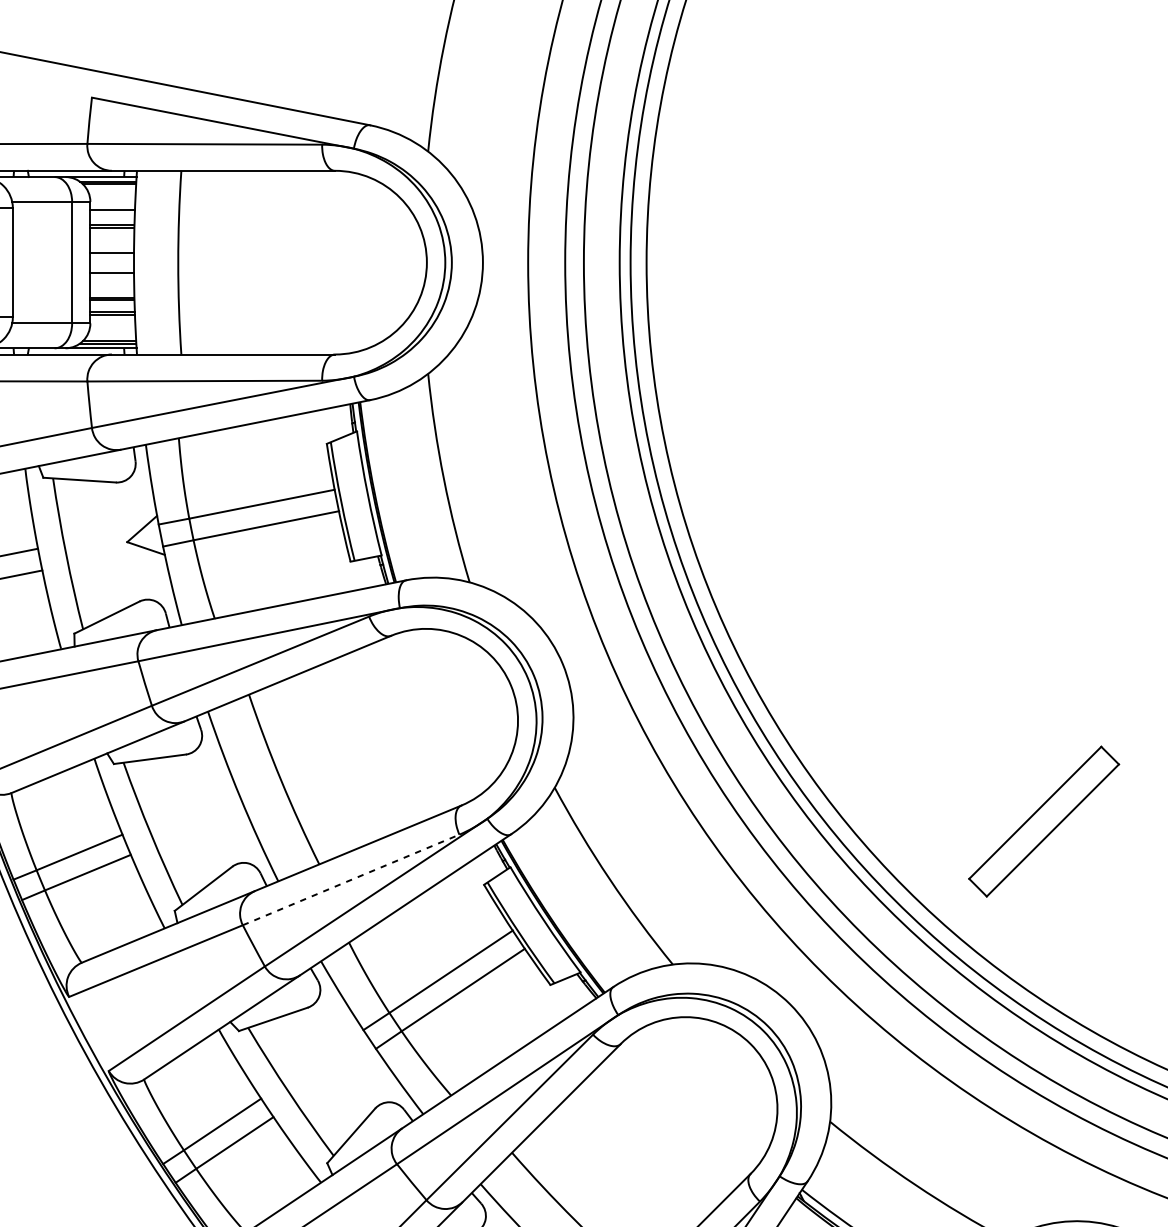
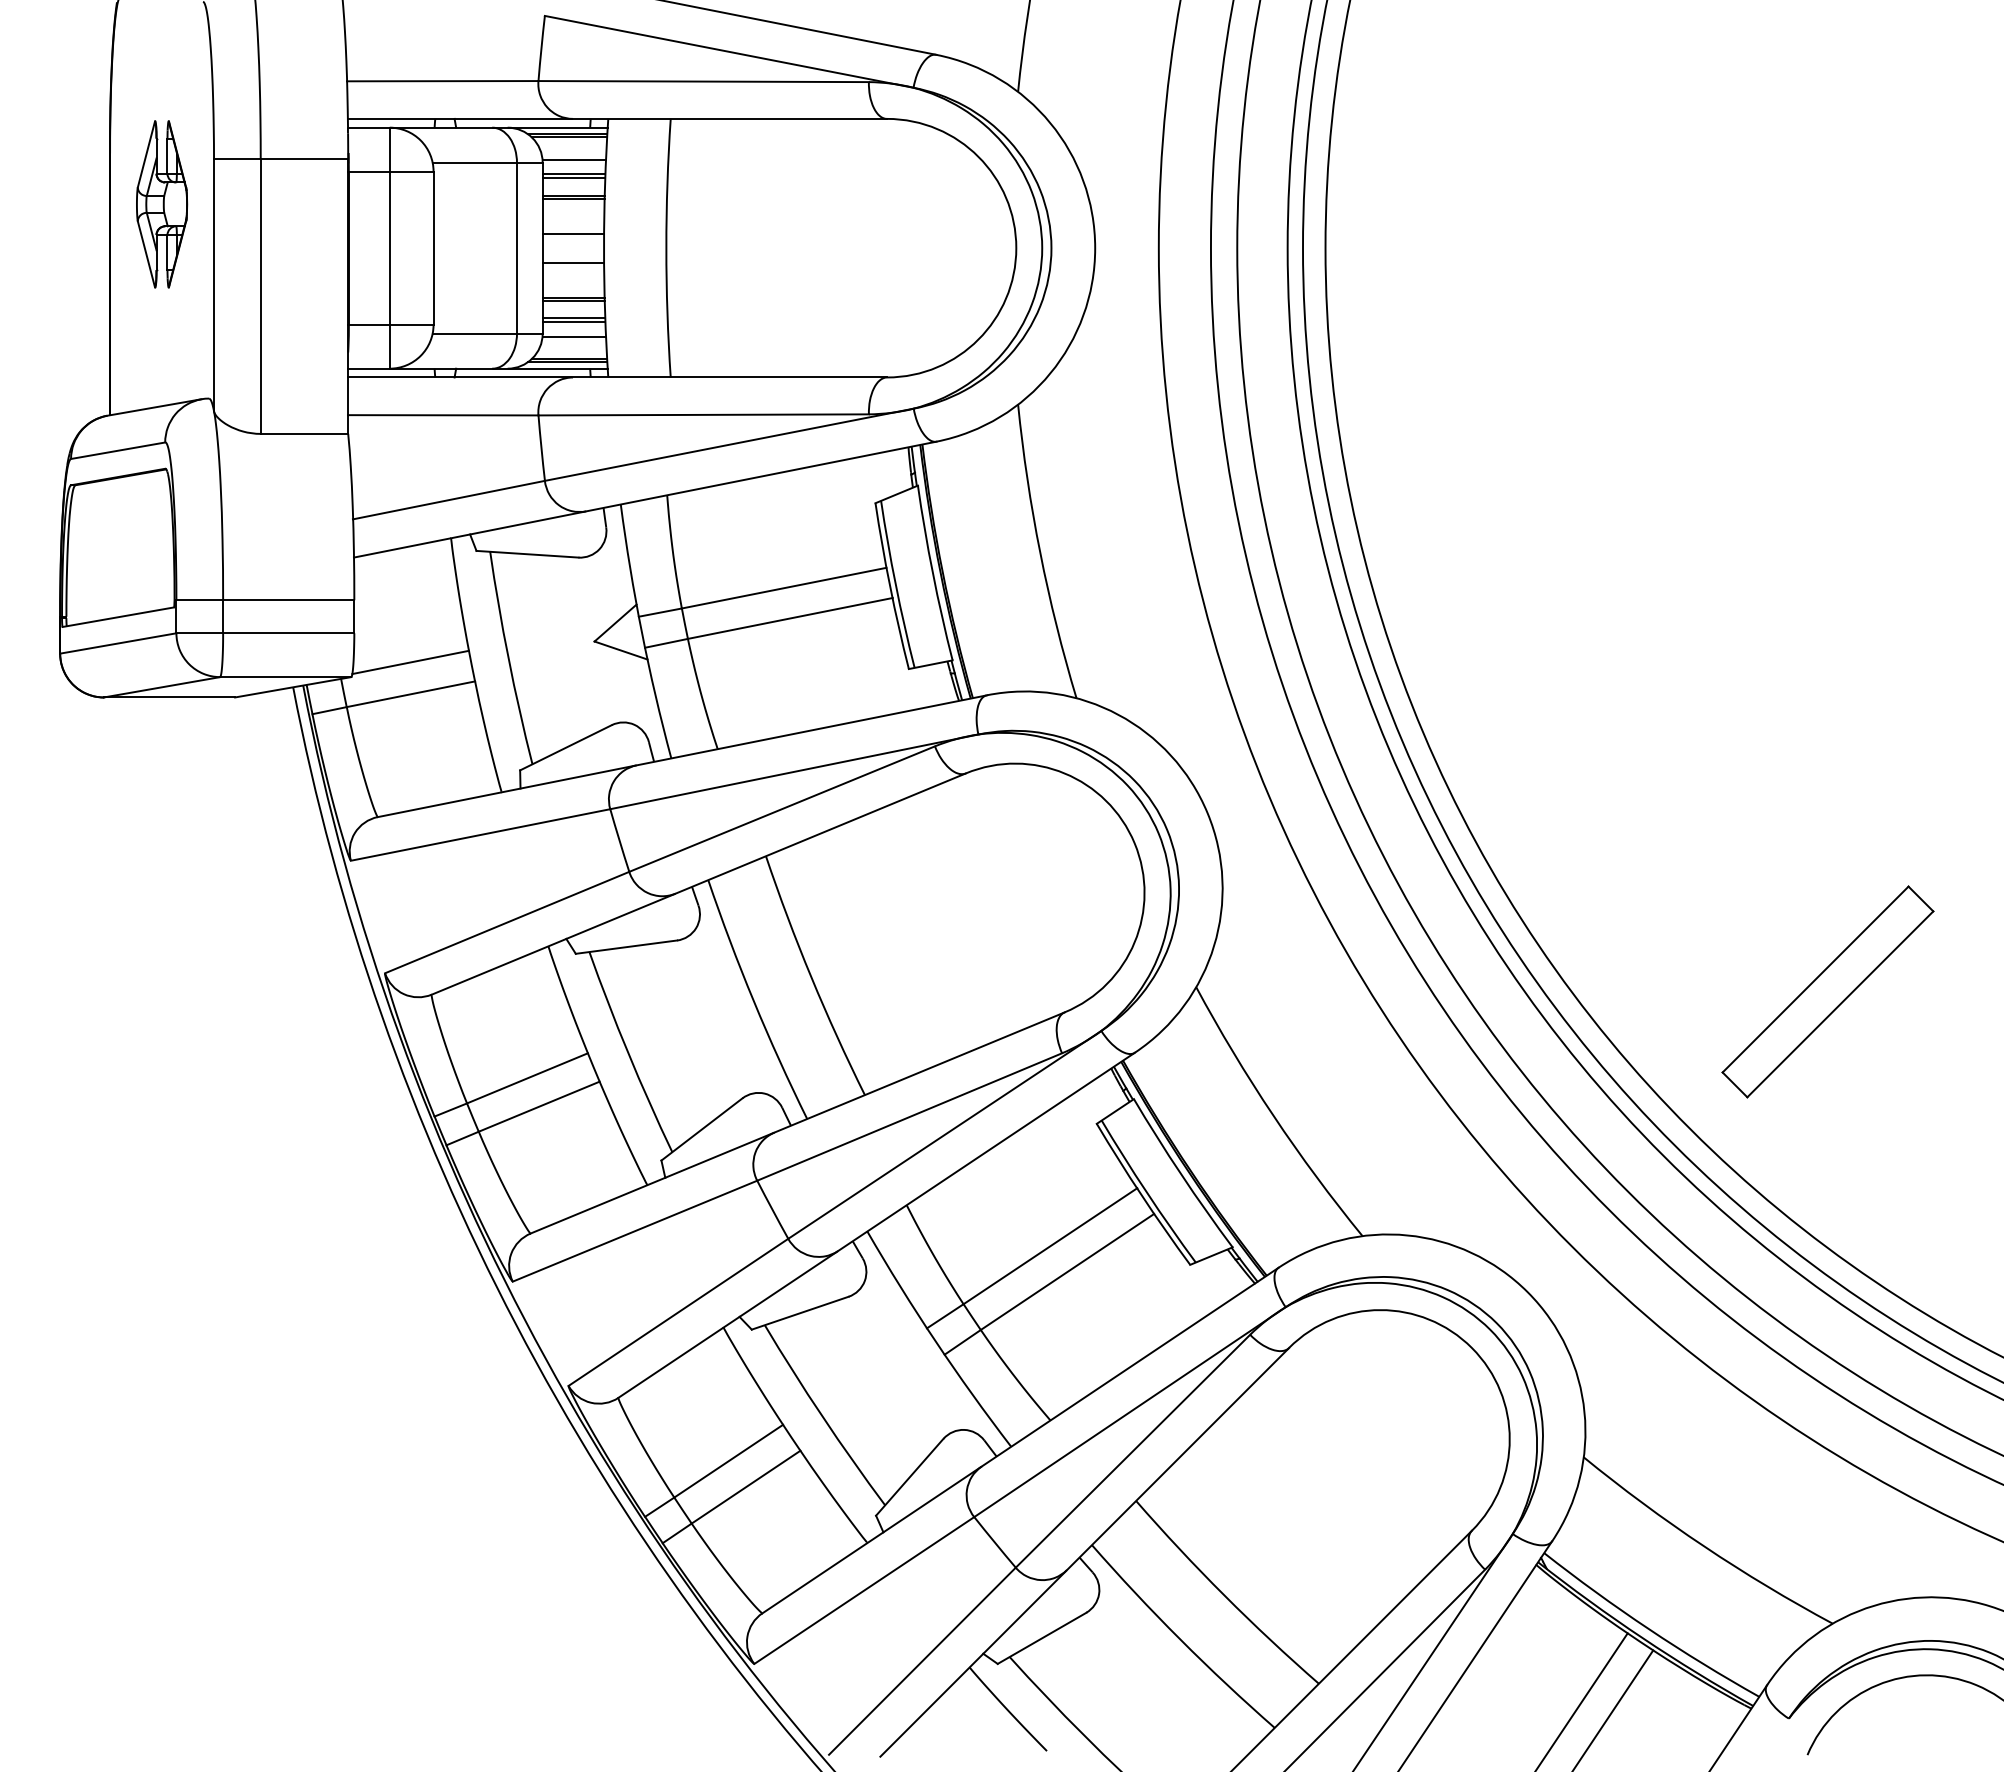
line: (113, 199) -> (574, 159), added
line: (112, 213) -> (573, 178), added
line: (113, 325) -> (574, 336), added
part: (1043, 821) -> (1827, 991), moved
line: (351, 879) -> (910, 1116), dashed -> solid

